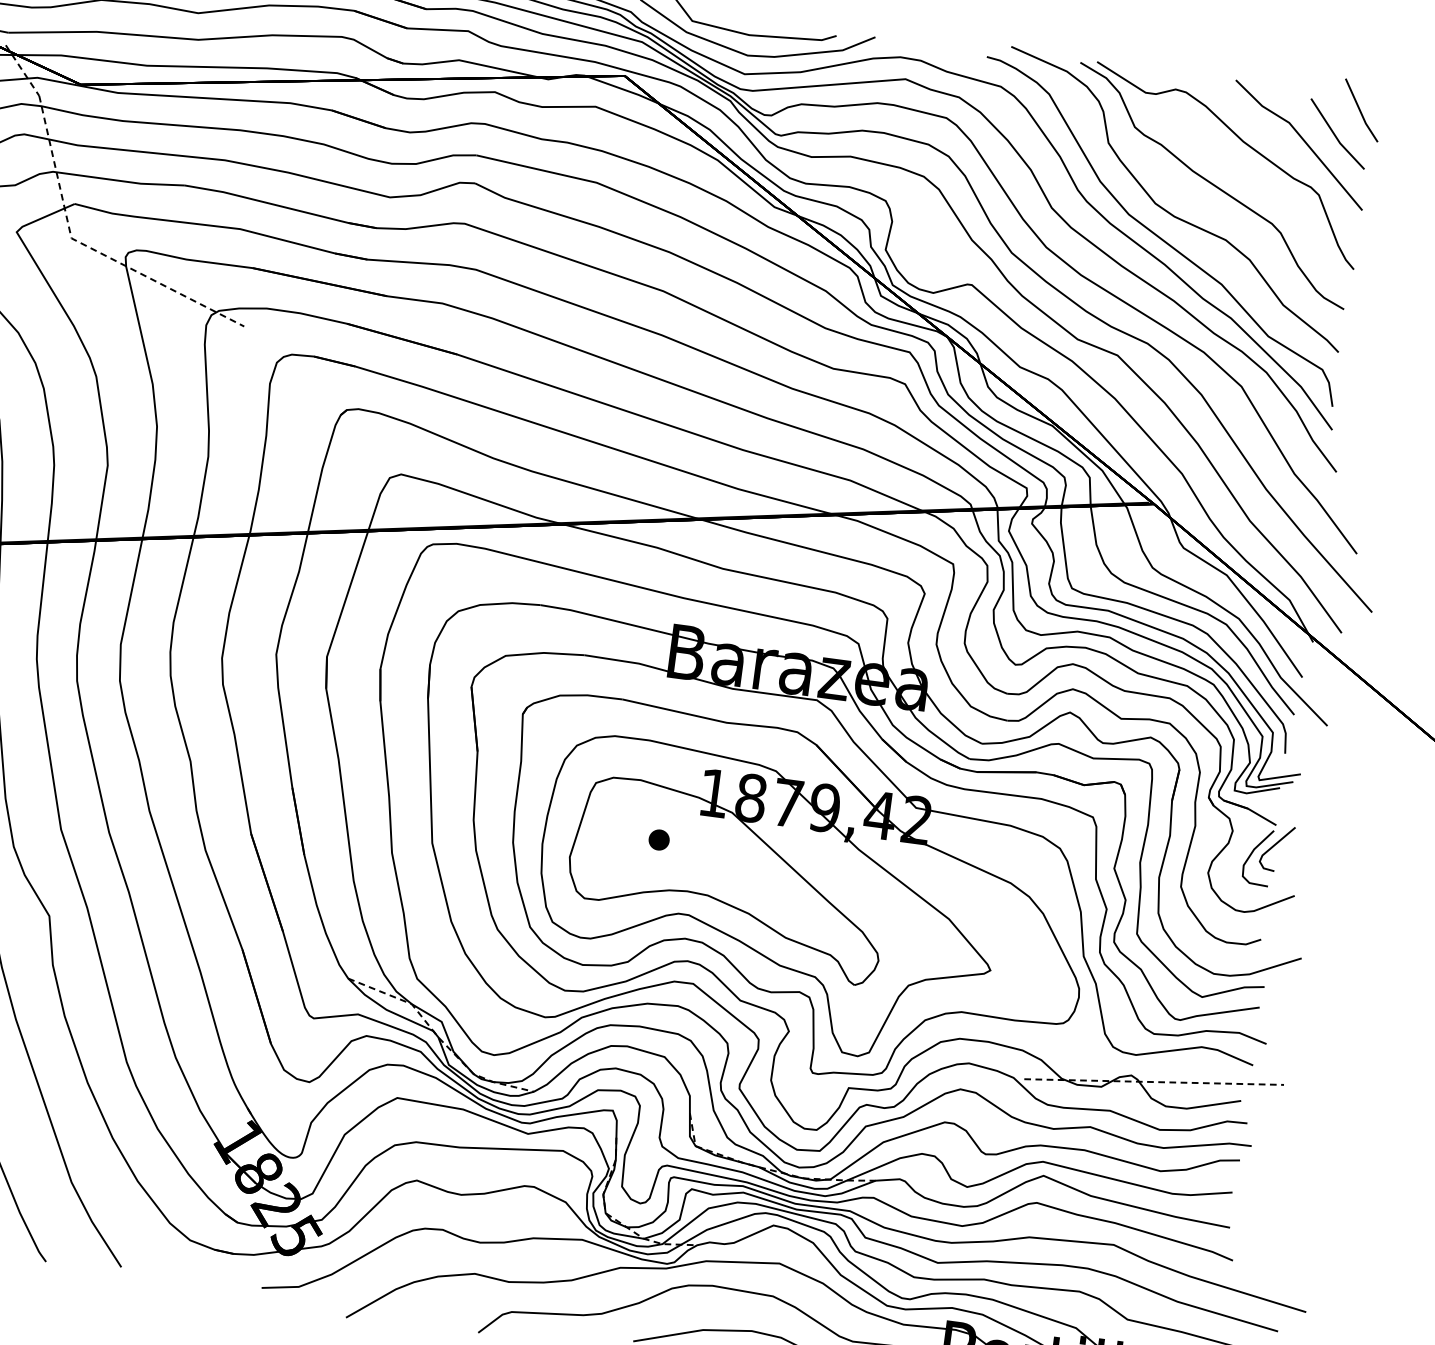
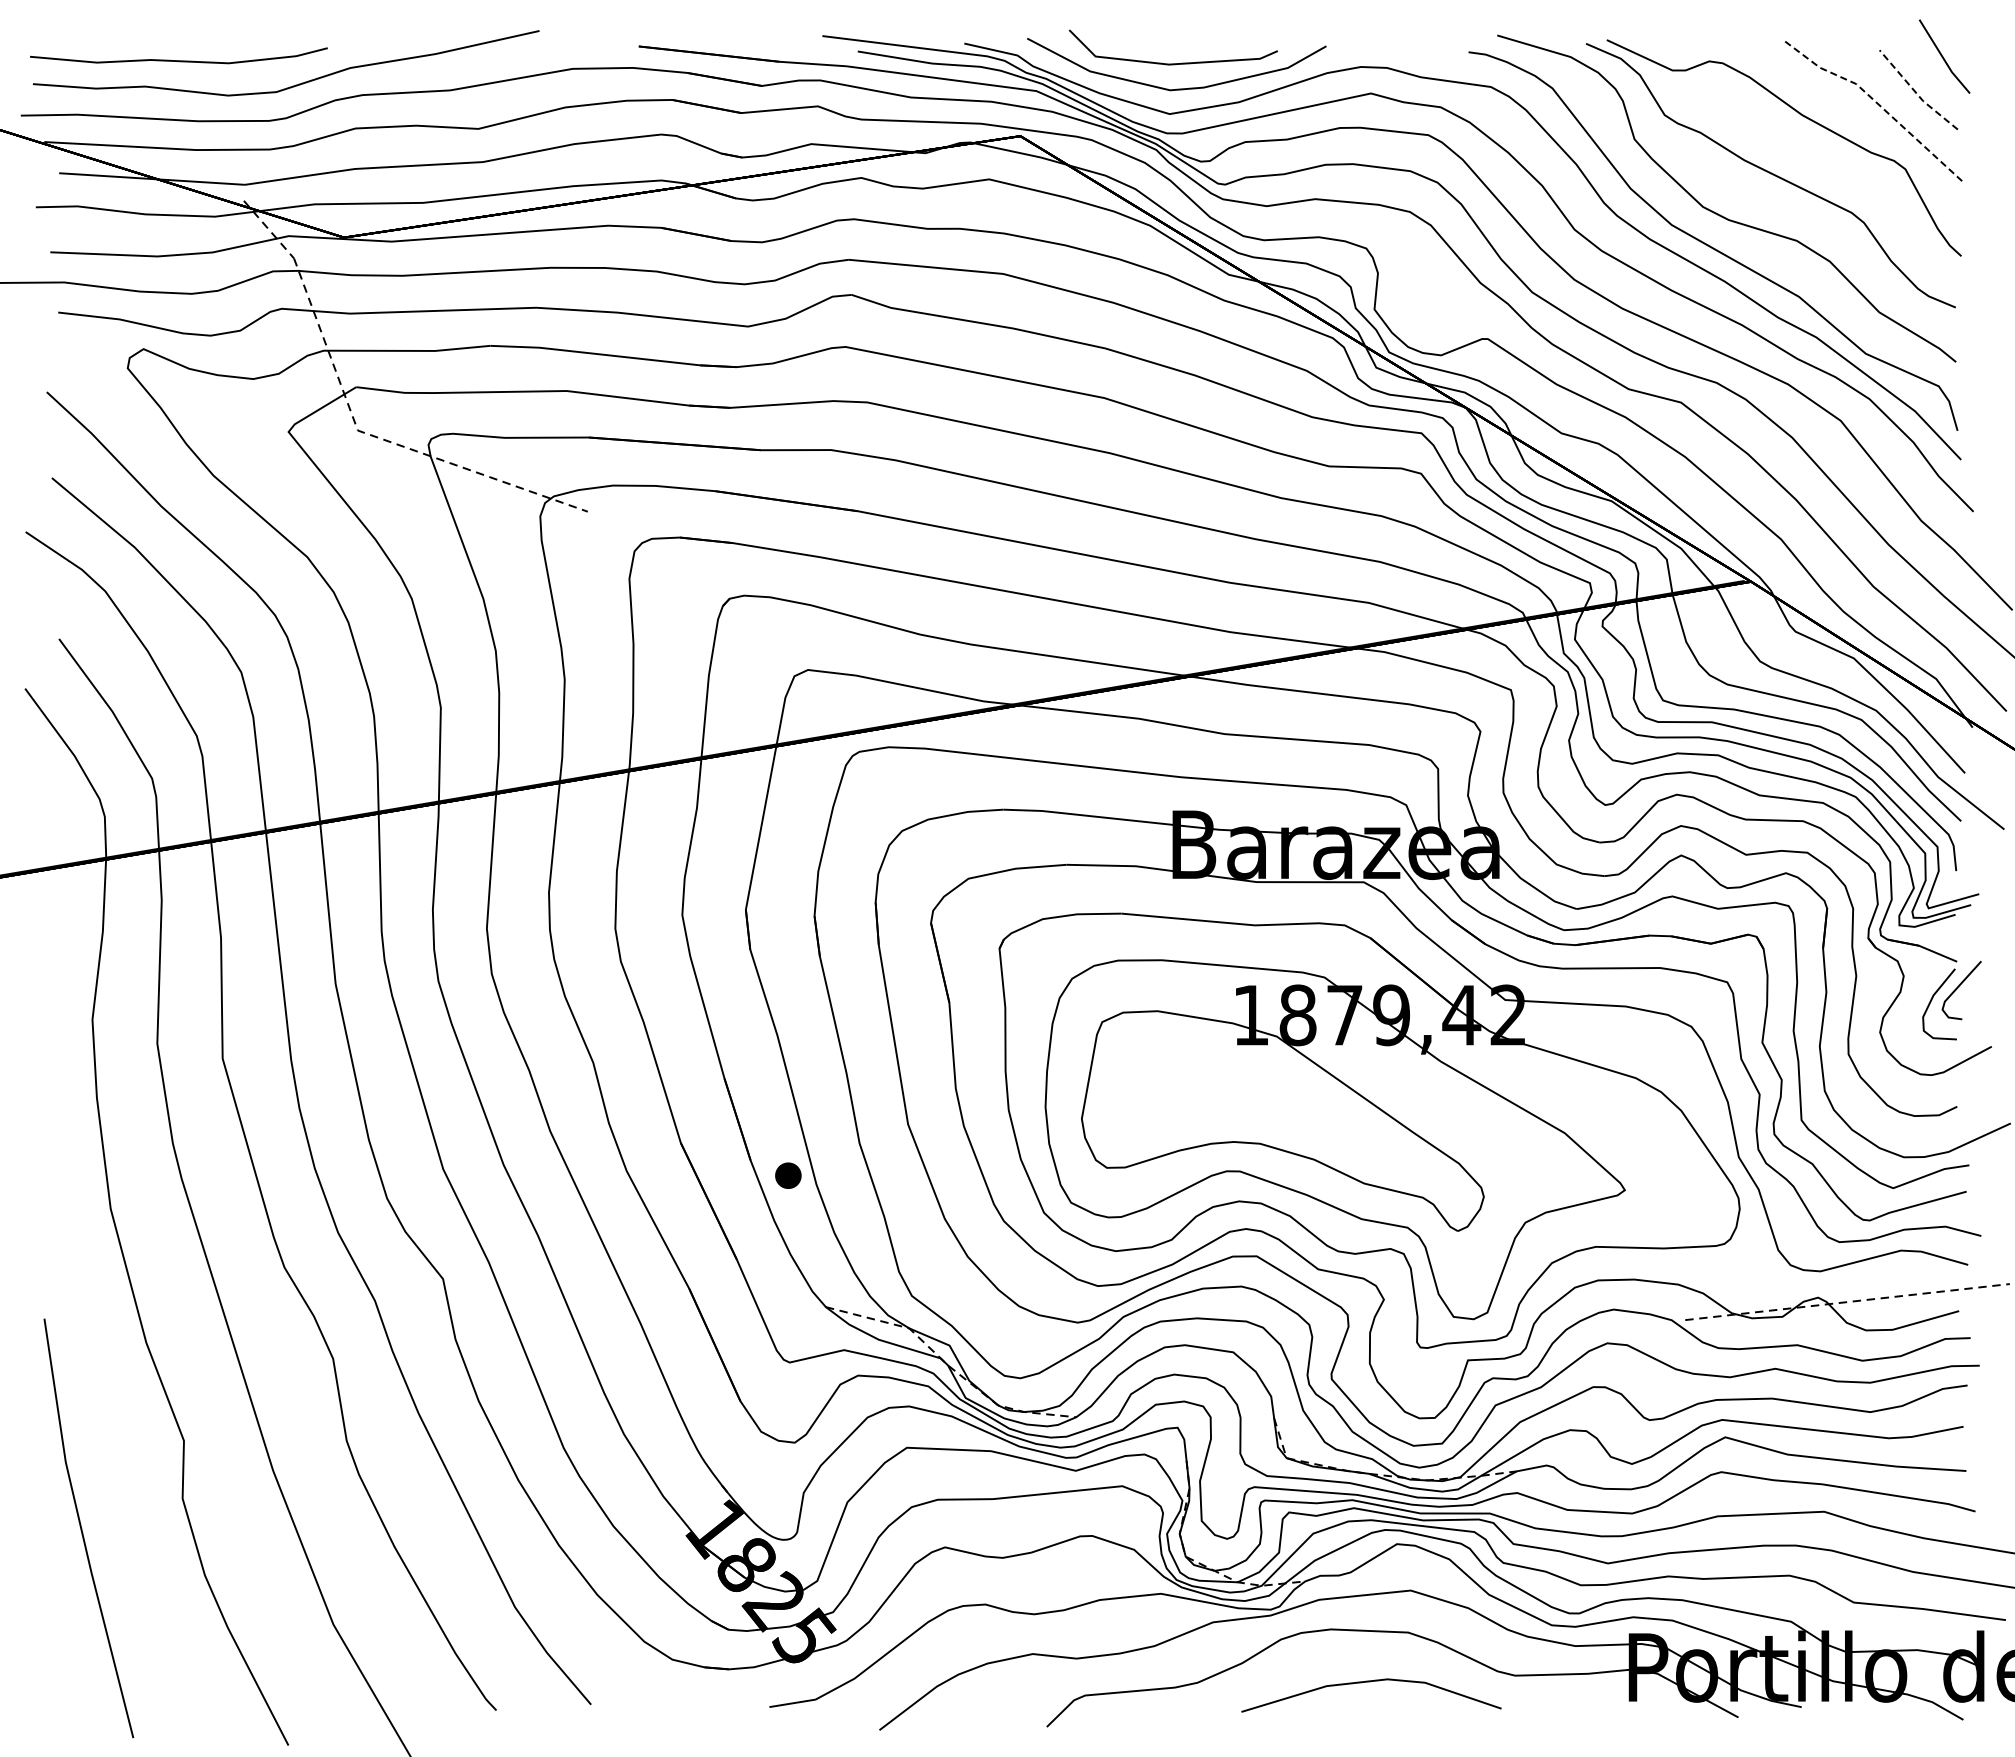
line: (1335, 135) -> (1916, 92), solid -> dashed
line: (1303, 139) -> (1876, 102), solid -> dashed
part: (659, 839) -> (788, 1175), moved

